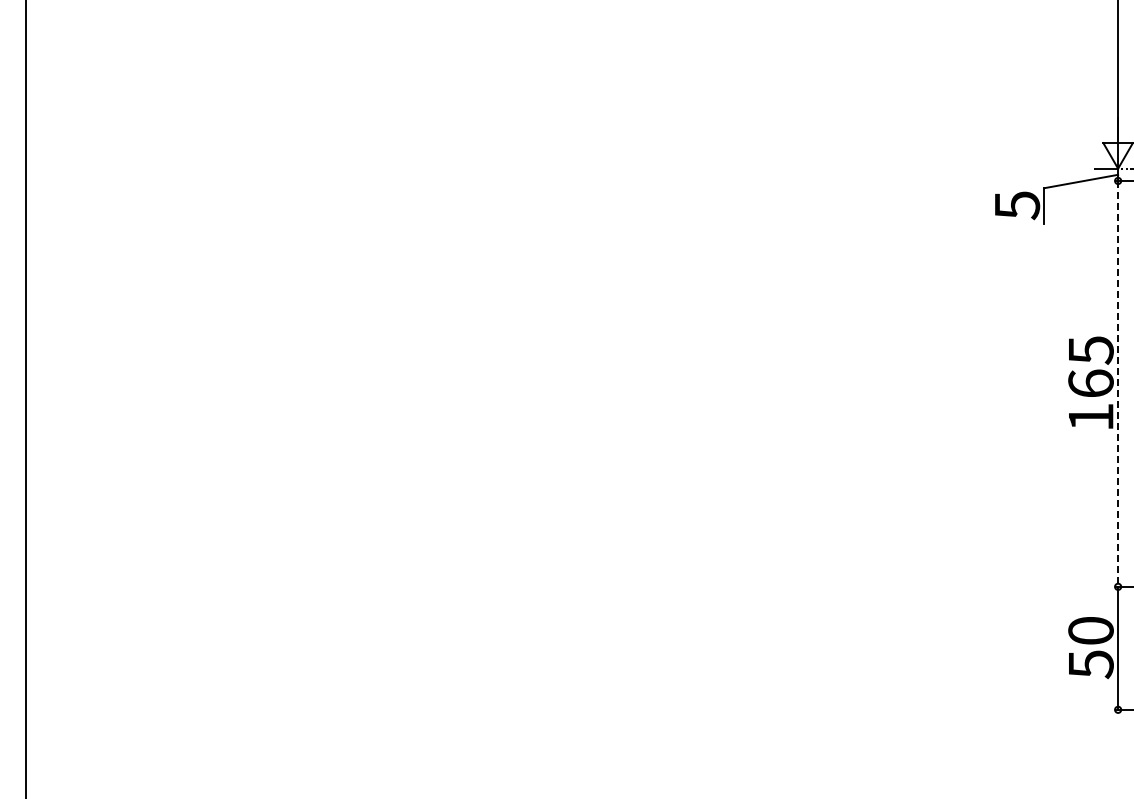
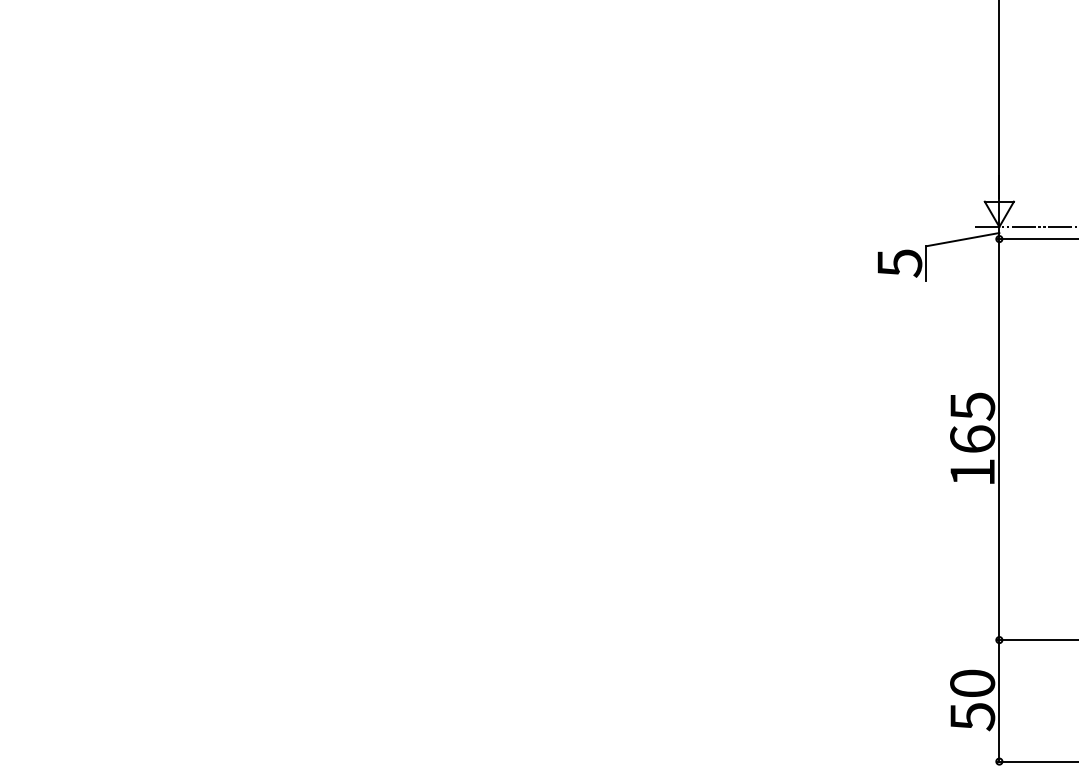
line: (1118, 383) -> (999, 439), dashed -> solid

